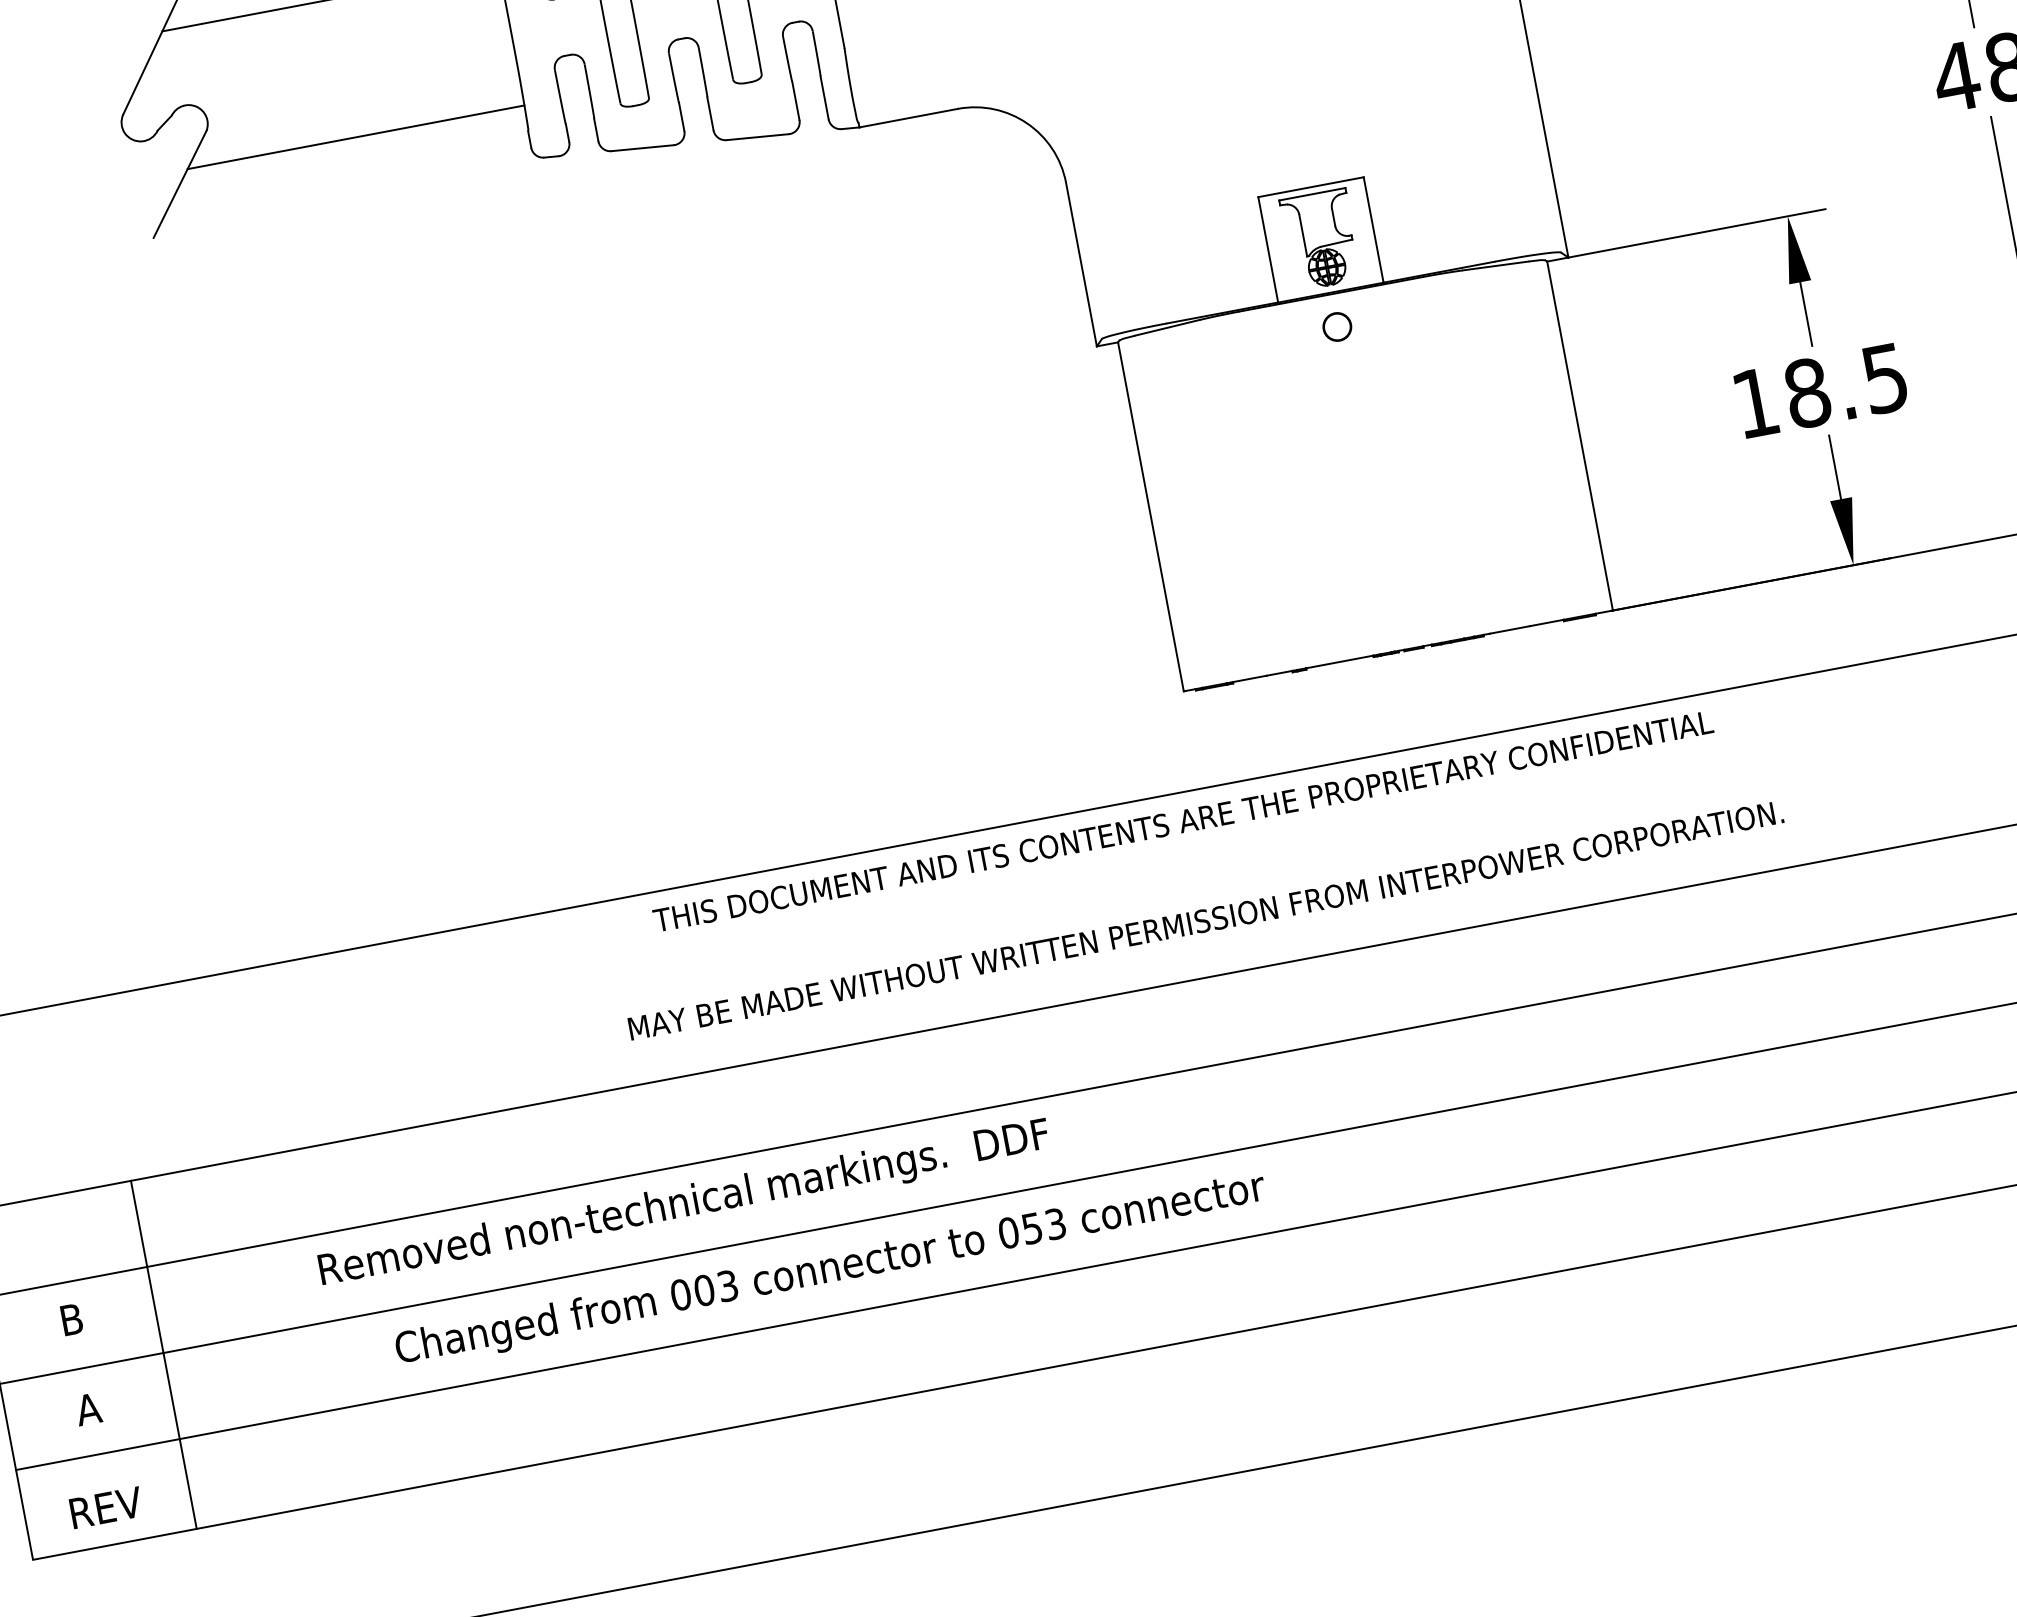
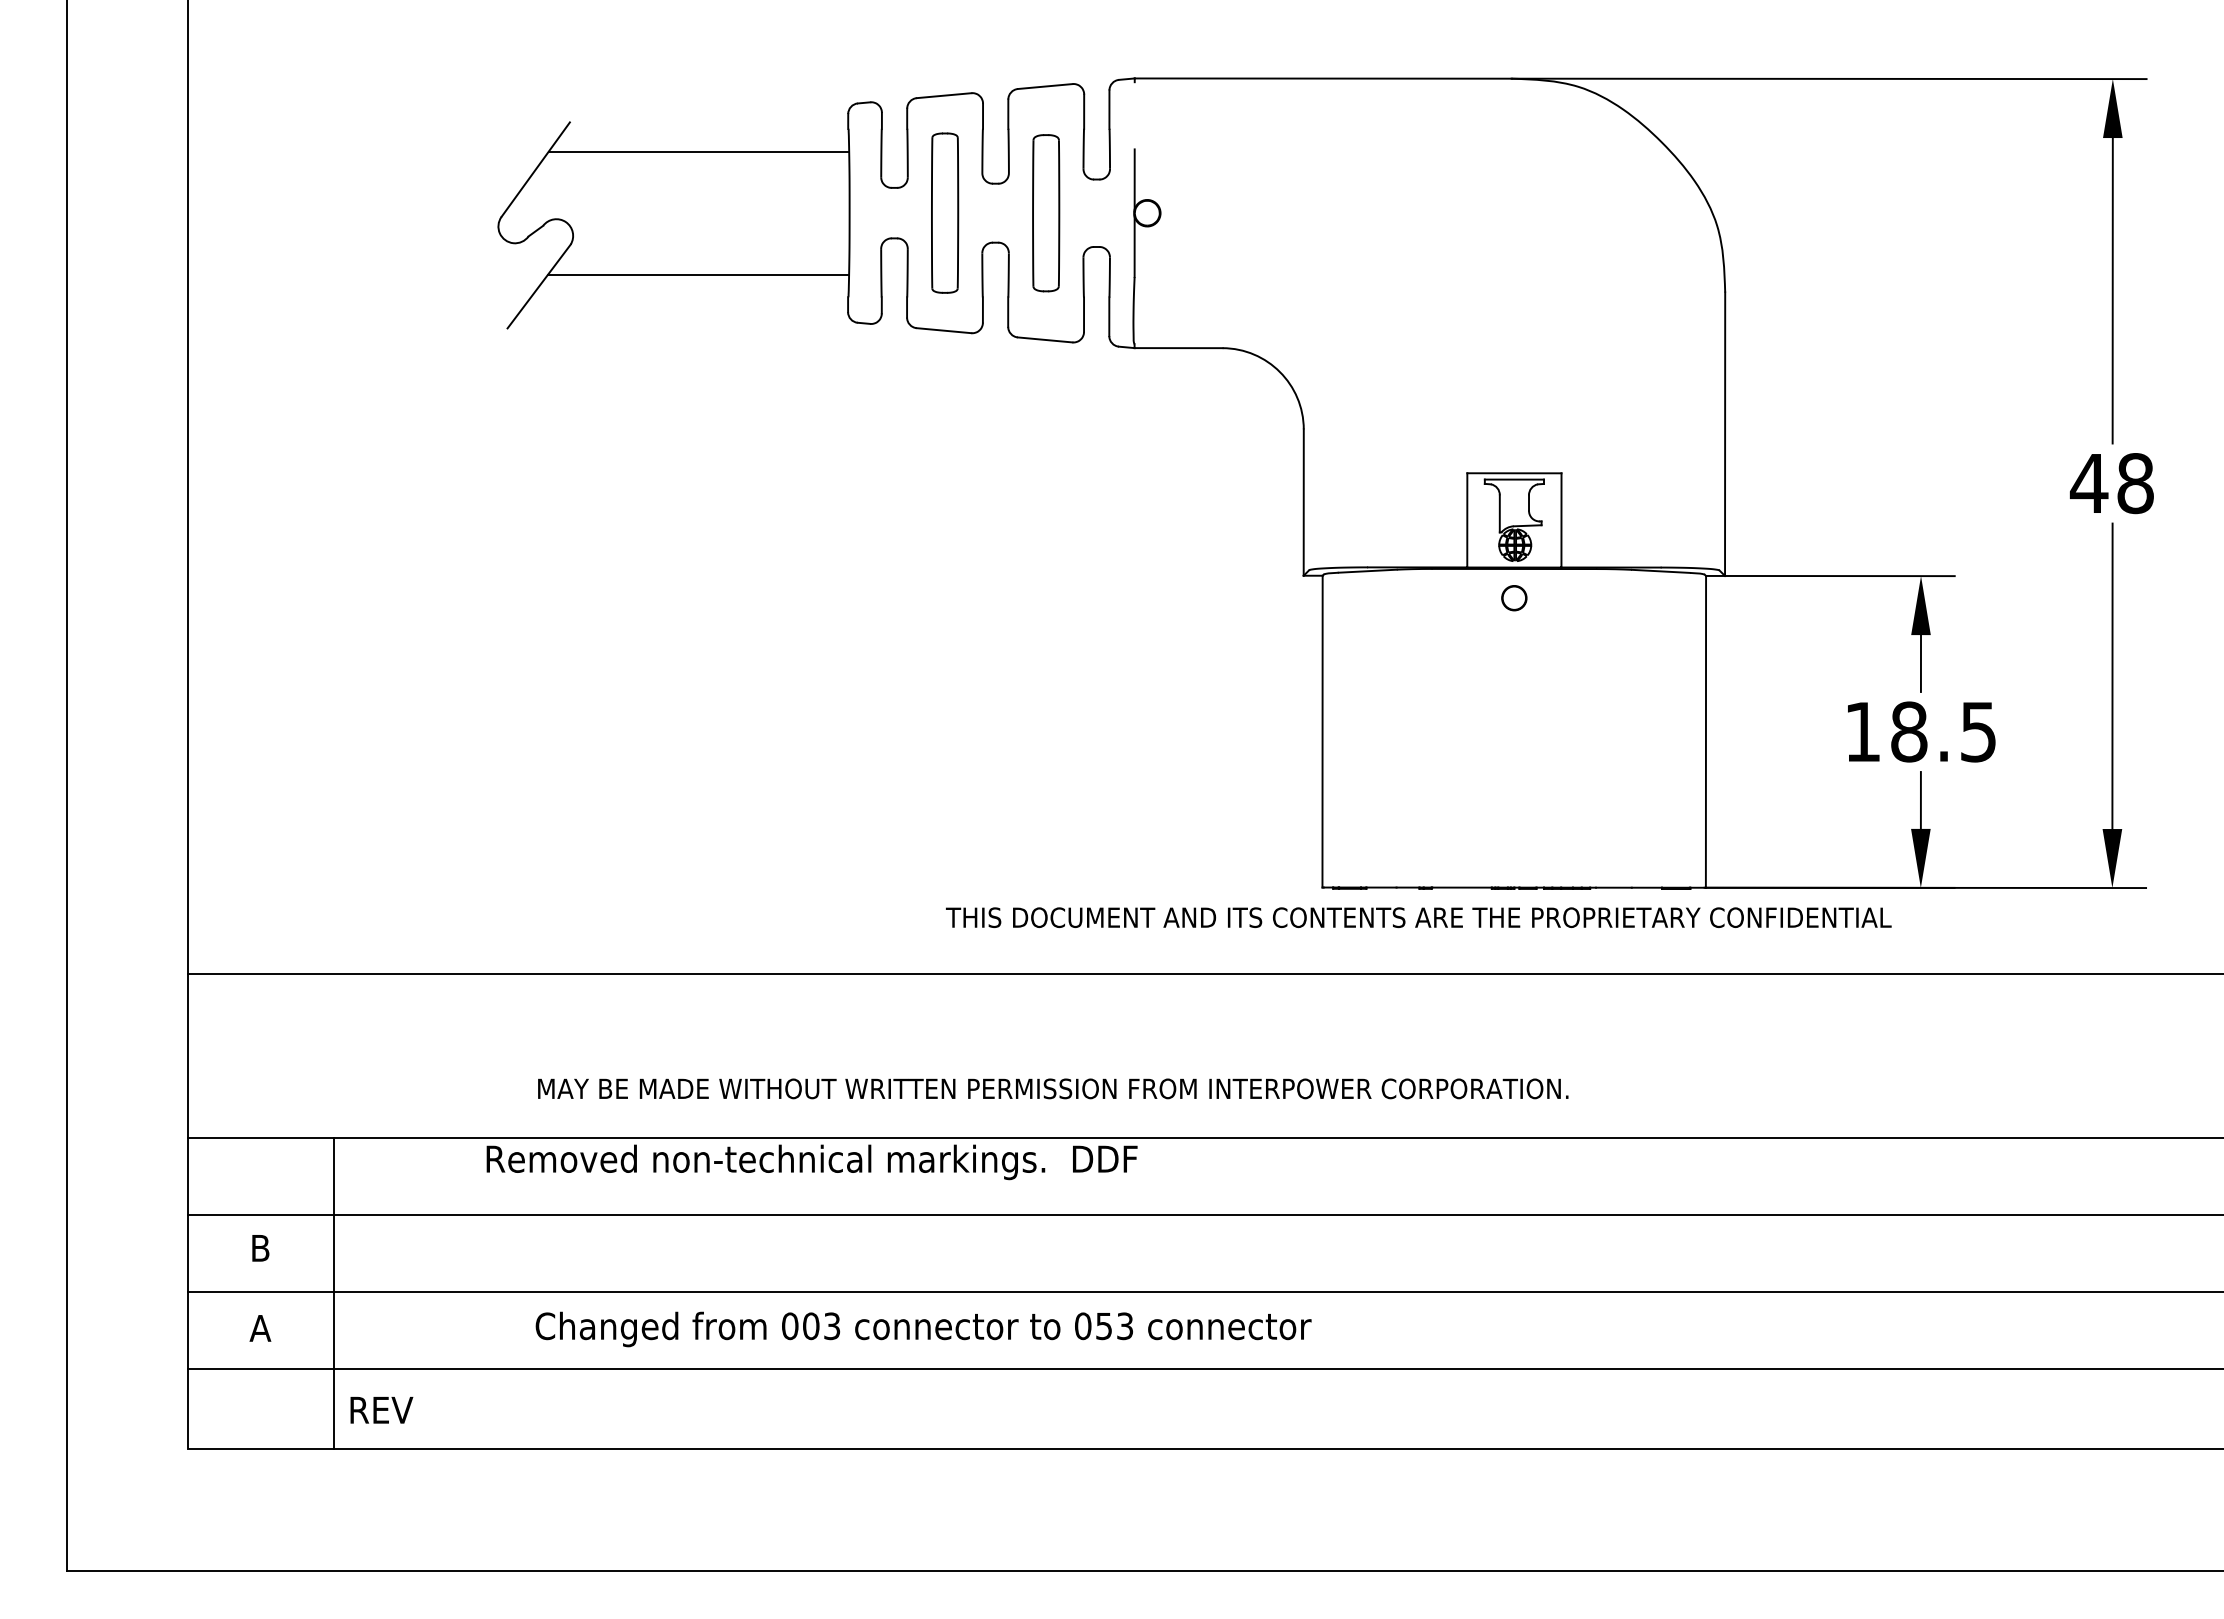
text: (1182, 821) -> (1418, 917), moved
text: (1206, 920) -> (1053, 1088), moved
text: (684, 1205) -> (811, 1162), moved
text: (106, 1508) -> (381, 1410), moved

